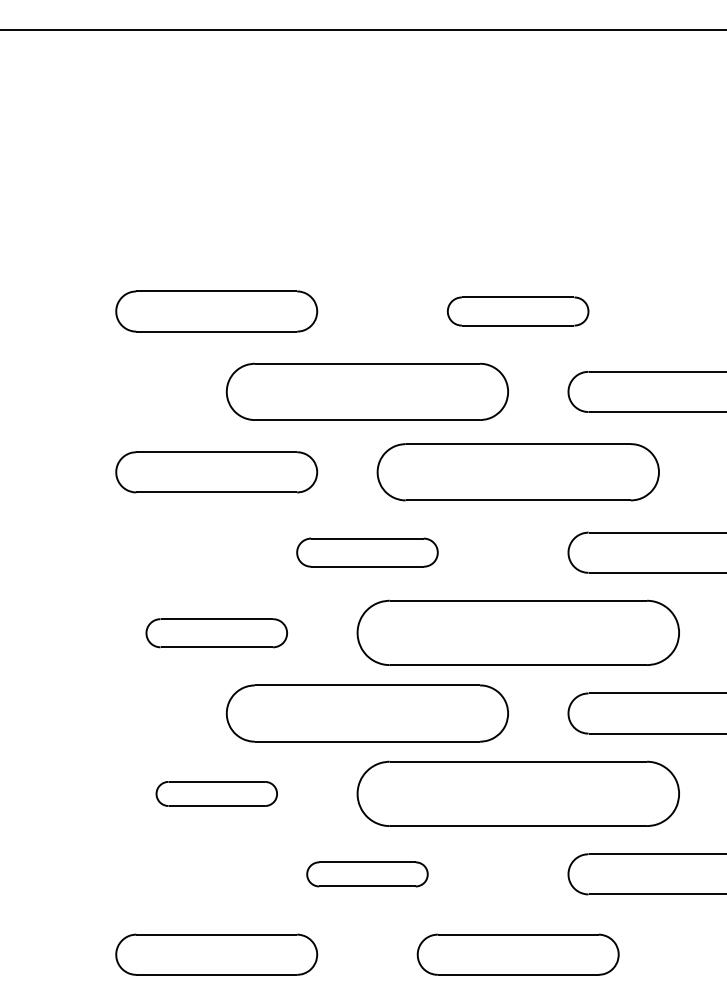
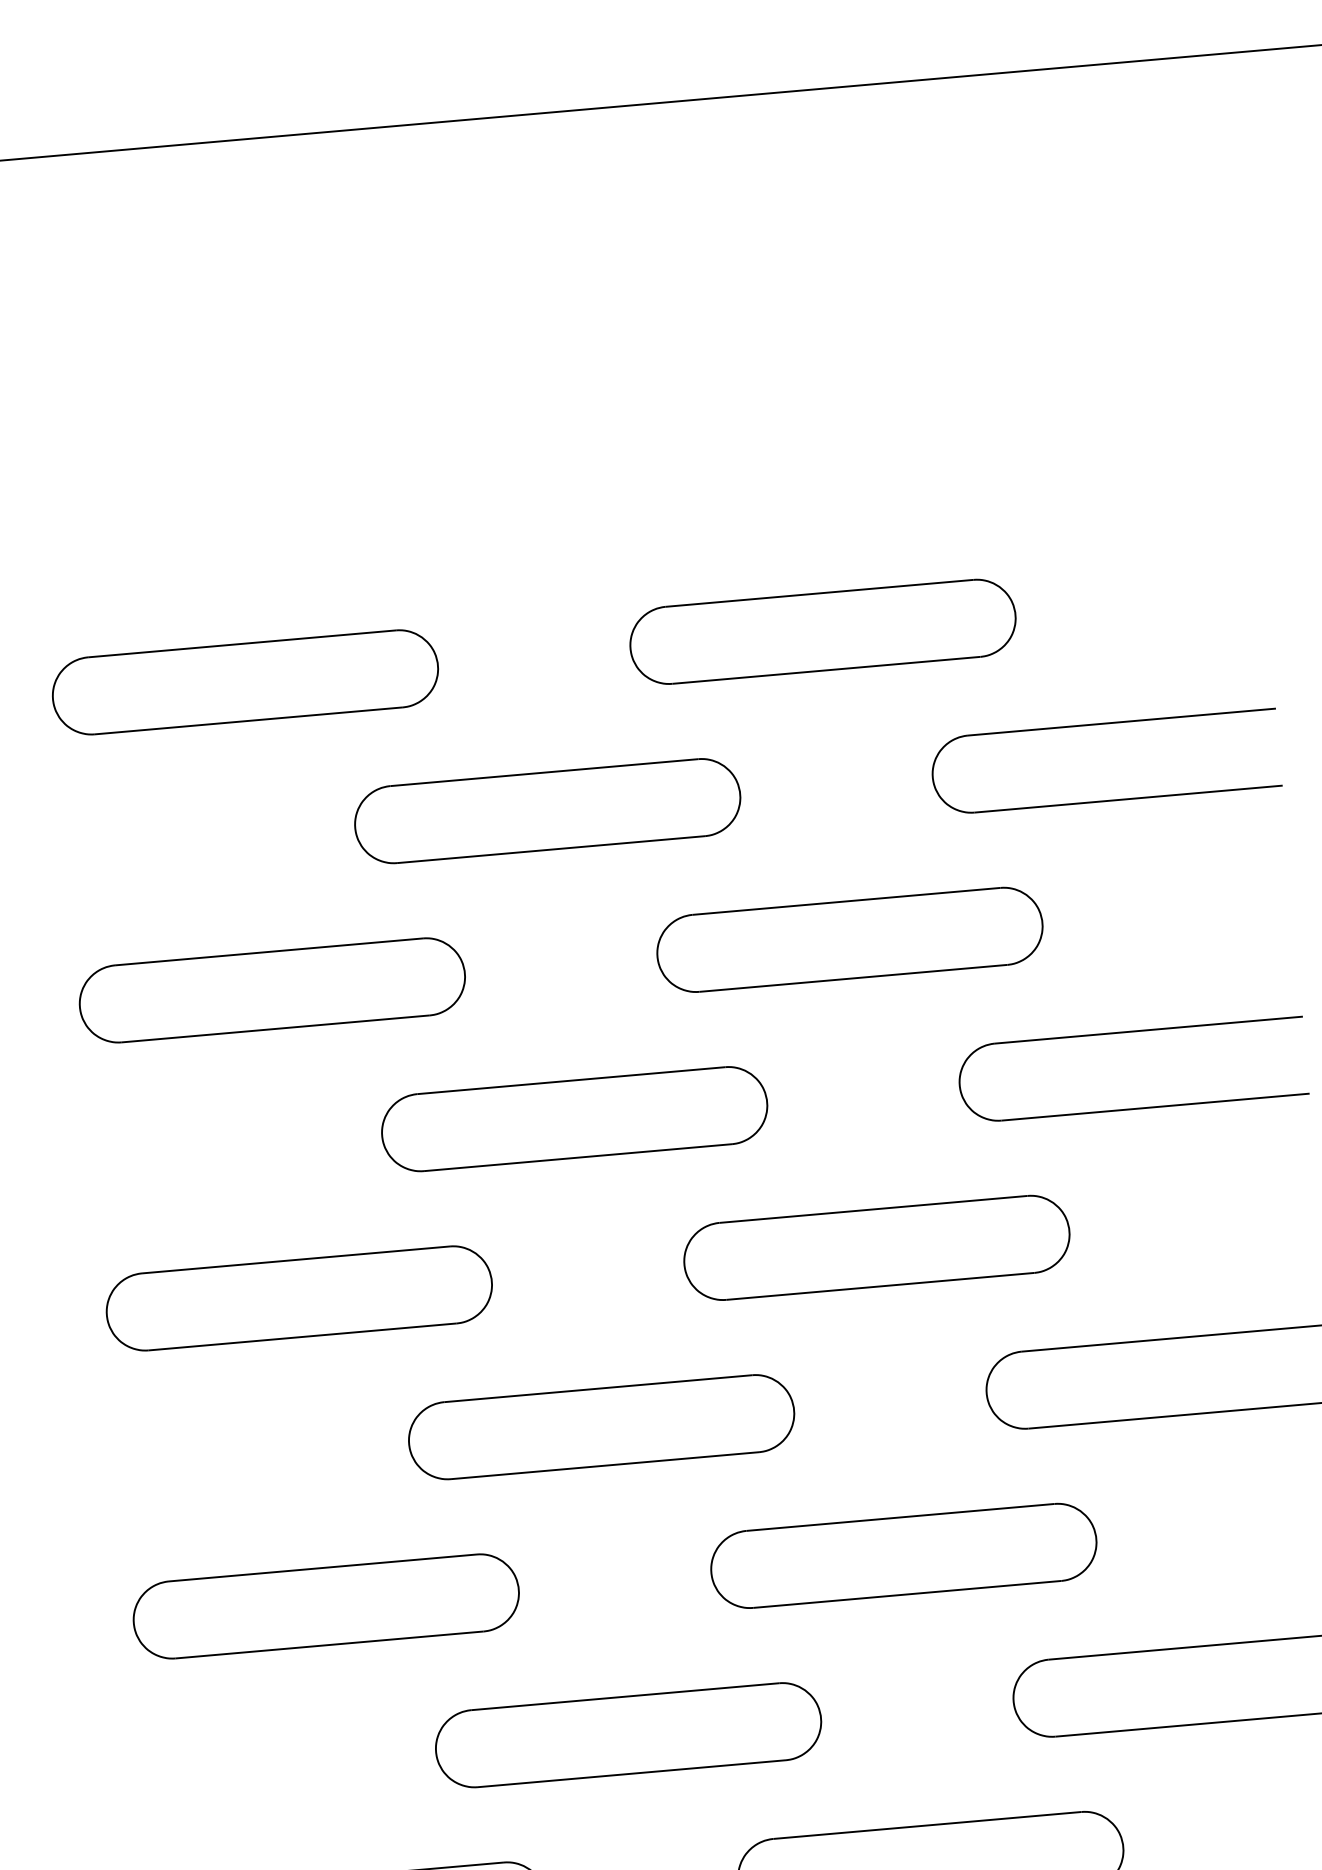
part: (517, 311) -> (821, 631), size x1.43
part: (367, 391) -> (547, 810), size x0.71
part: (517, 472) -> (848, 940), size x0.71
part: (367, 552) -> (574, 1118), size x1.43
part: (216, 633) -> (298, 1299), size x1.43
part: (517, 633) -> (875, 1248), size x0.62
part: (367, 713) -> (601, 1427), size x0.71
part: (216, 793) -> (325, 1605), size x1.67
part: (517, 793) -> (902, 1555), size x0.62
part: (367, 874) -> (628, 1735), size x1.67

